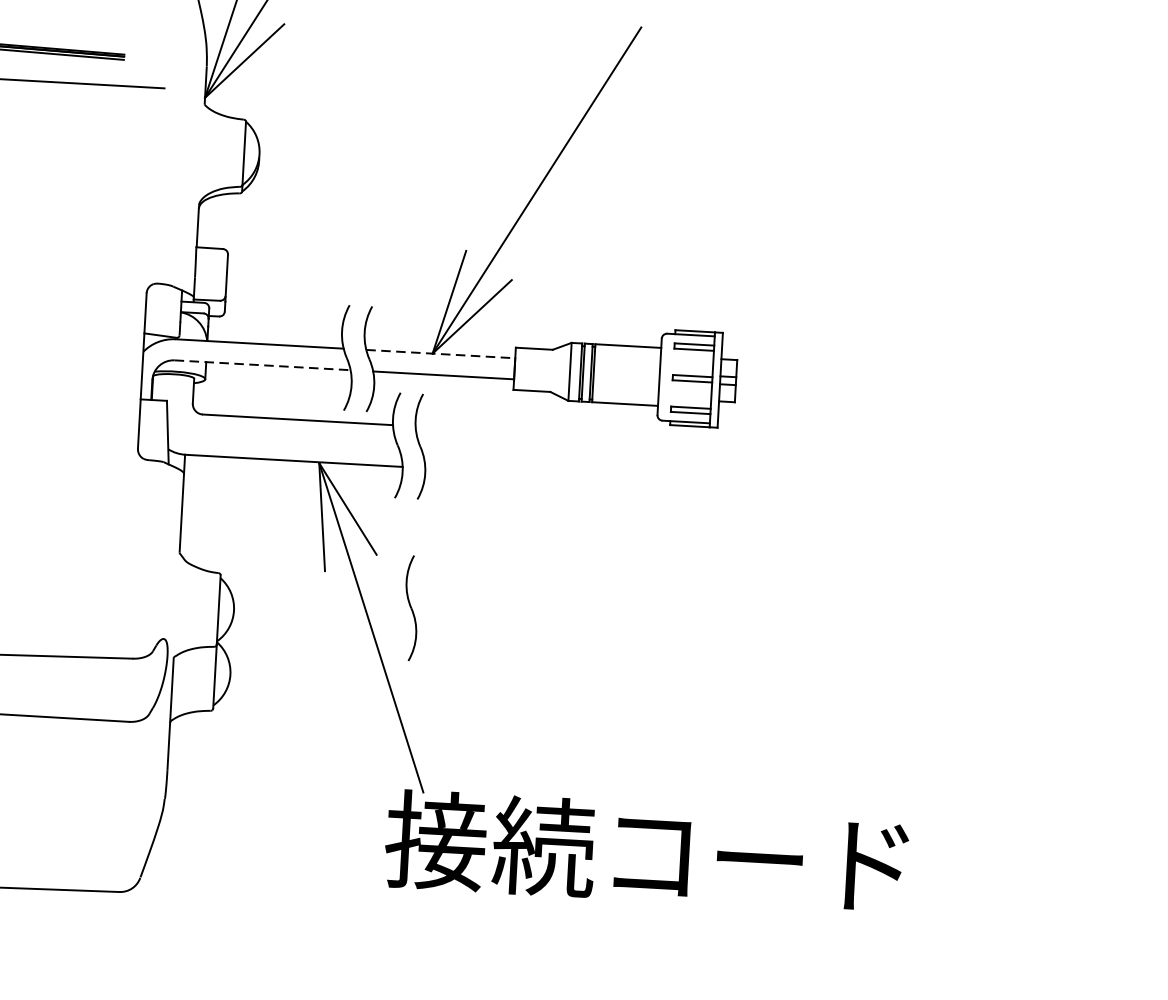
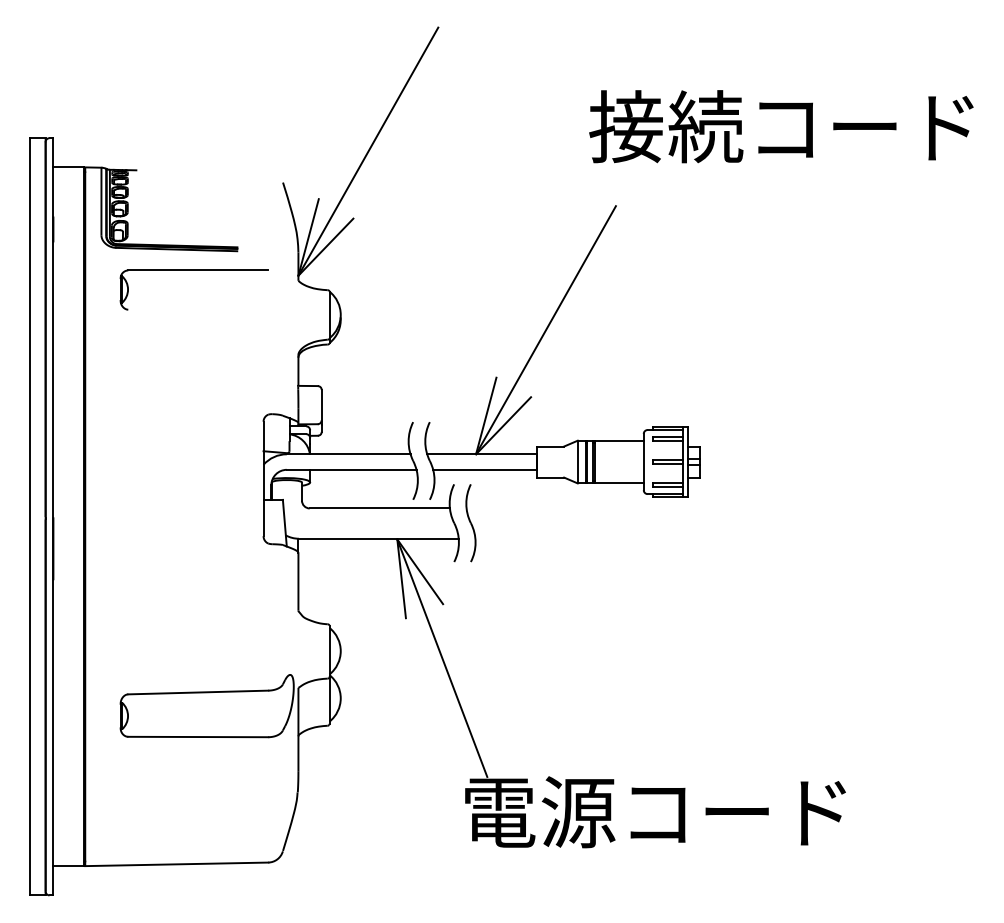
line: (441, 354) -> (482, 454), dashed -> solid
line: (262, 364) -> (351, 469), dashed -> solid
part: (410, 608) -> (470, 642), removed
text: (490, 843) -> (538, 811), 接続コード -> 電源コード

